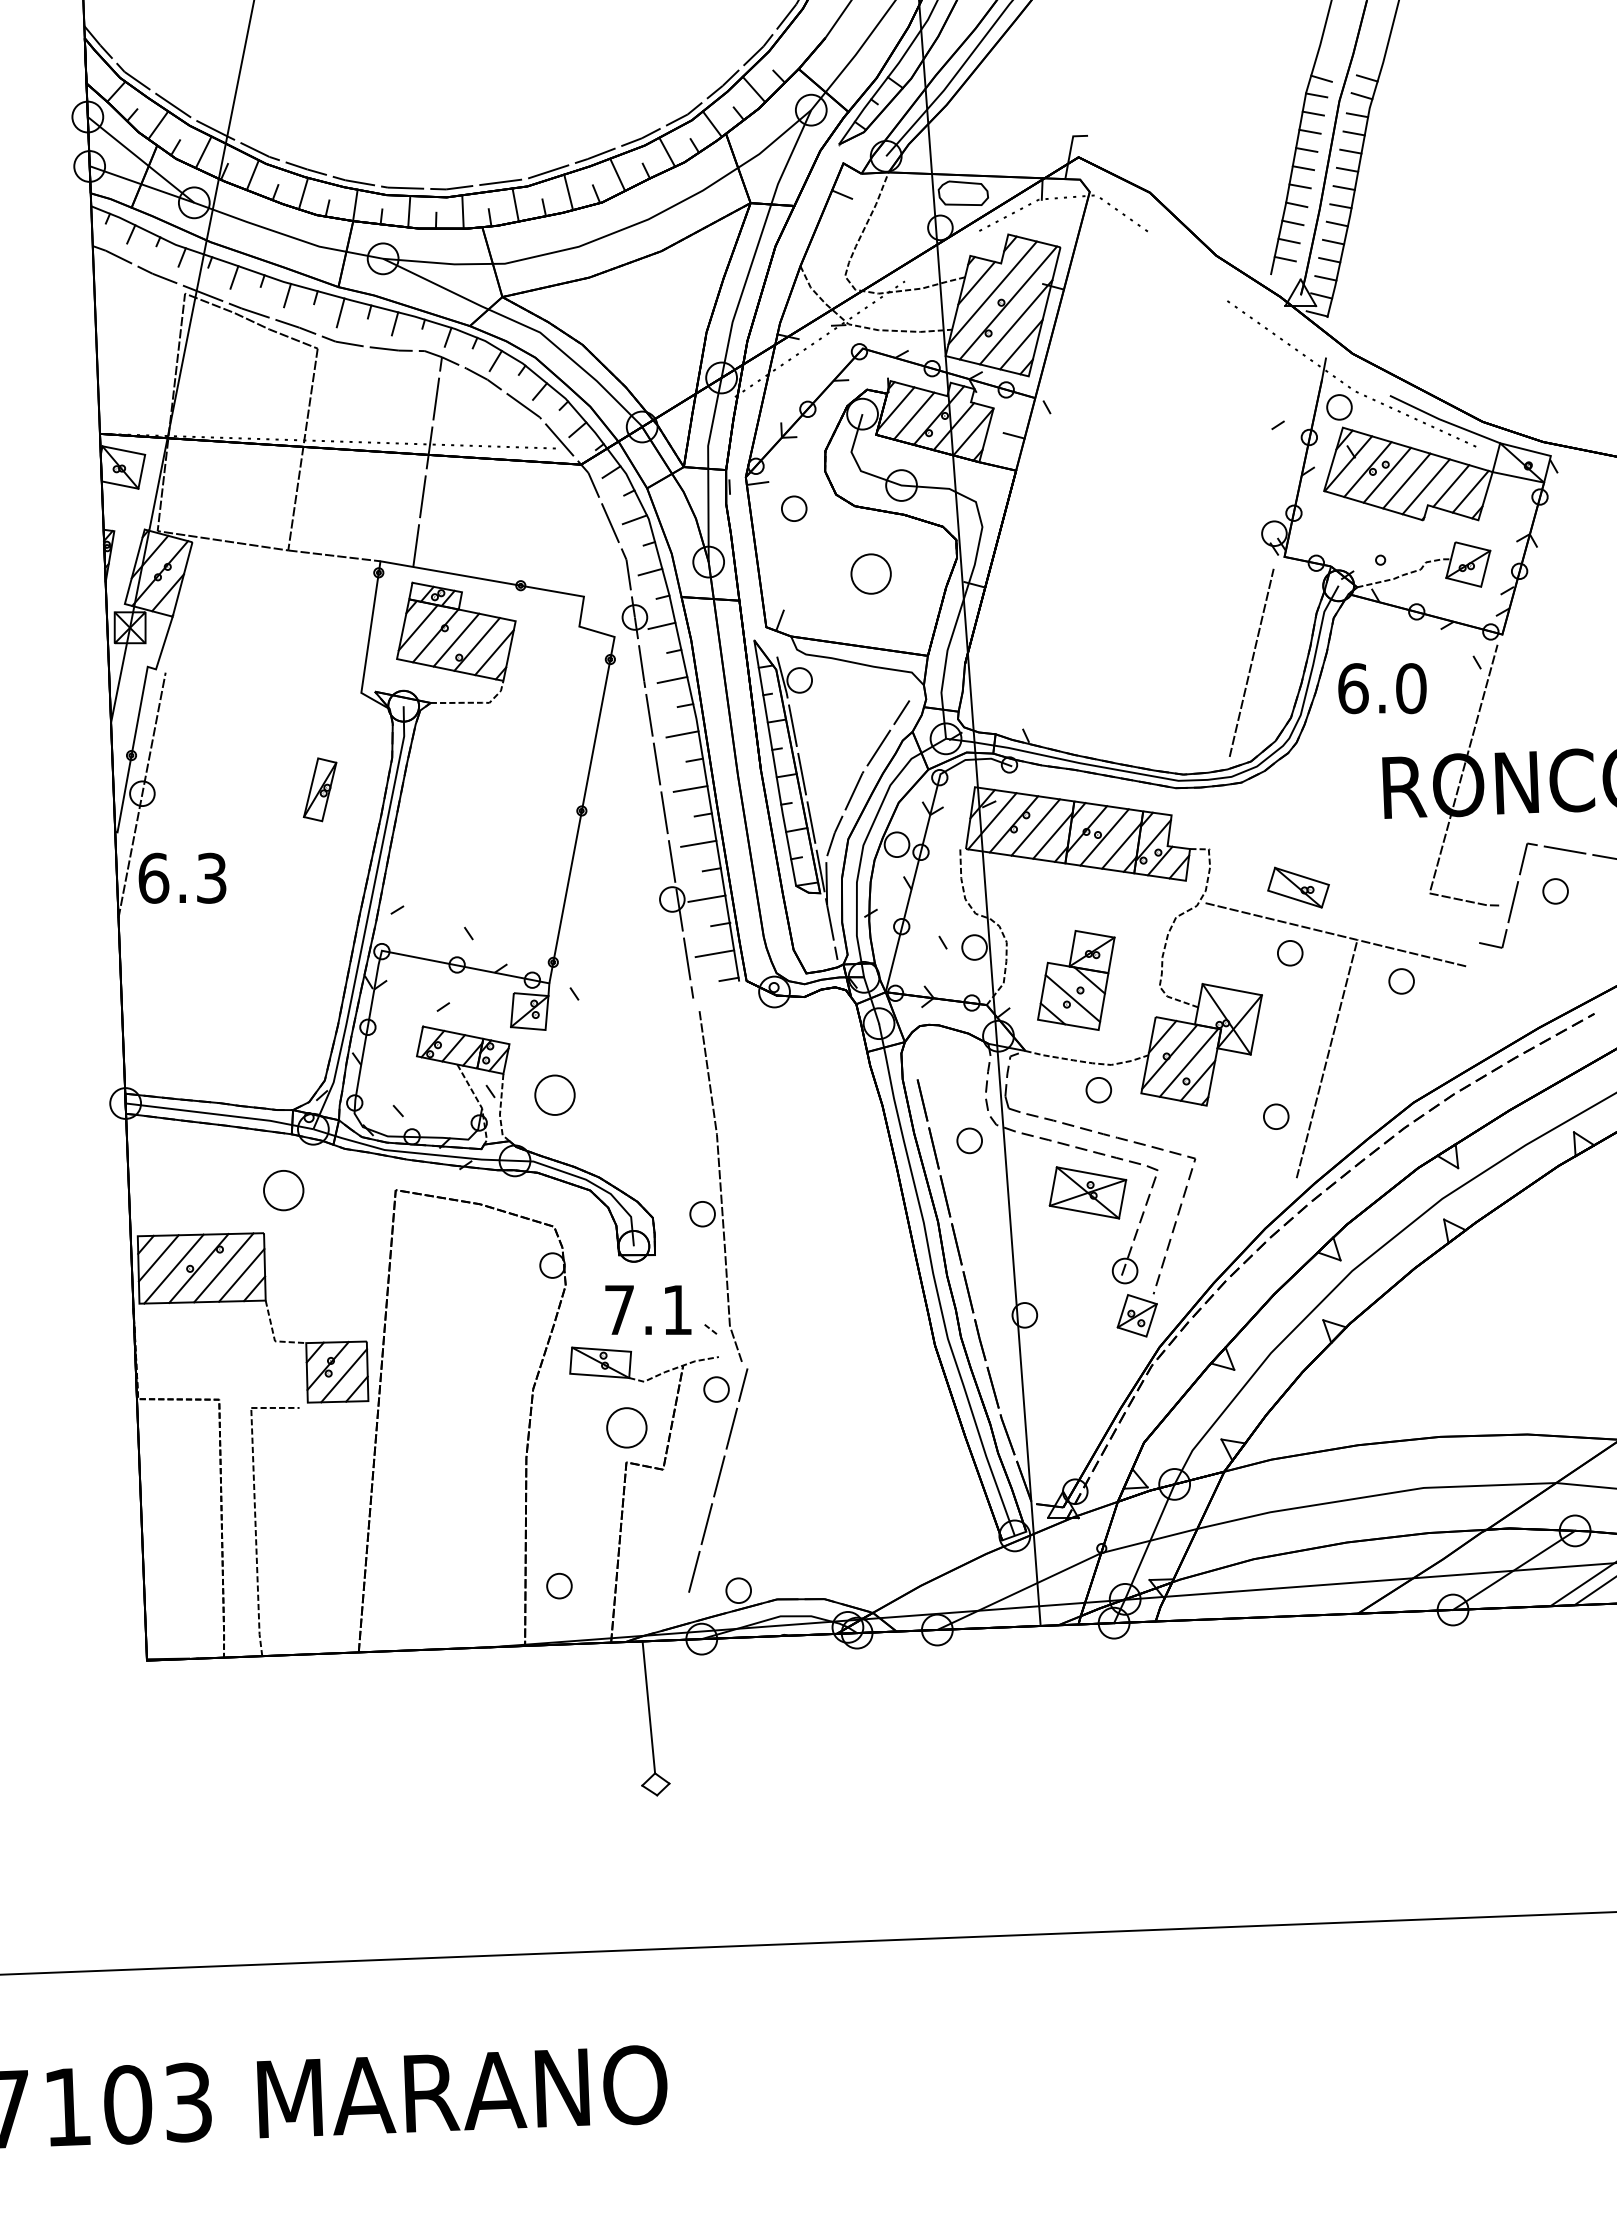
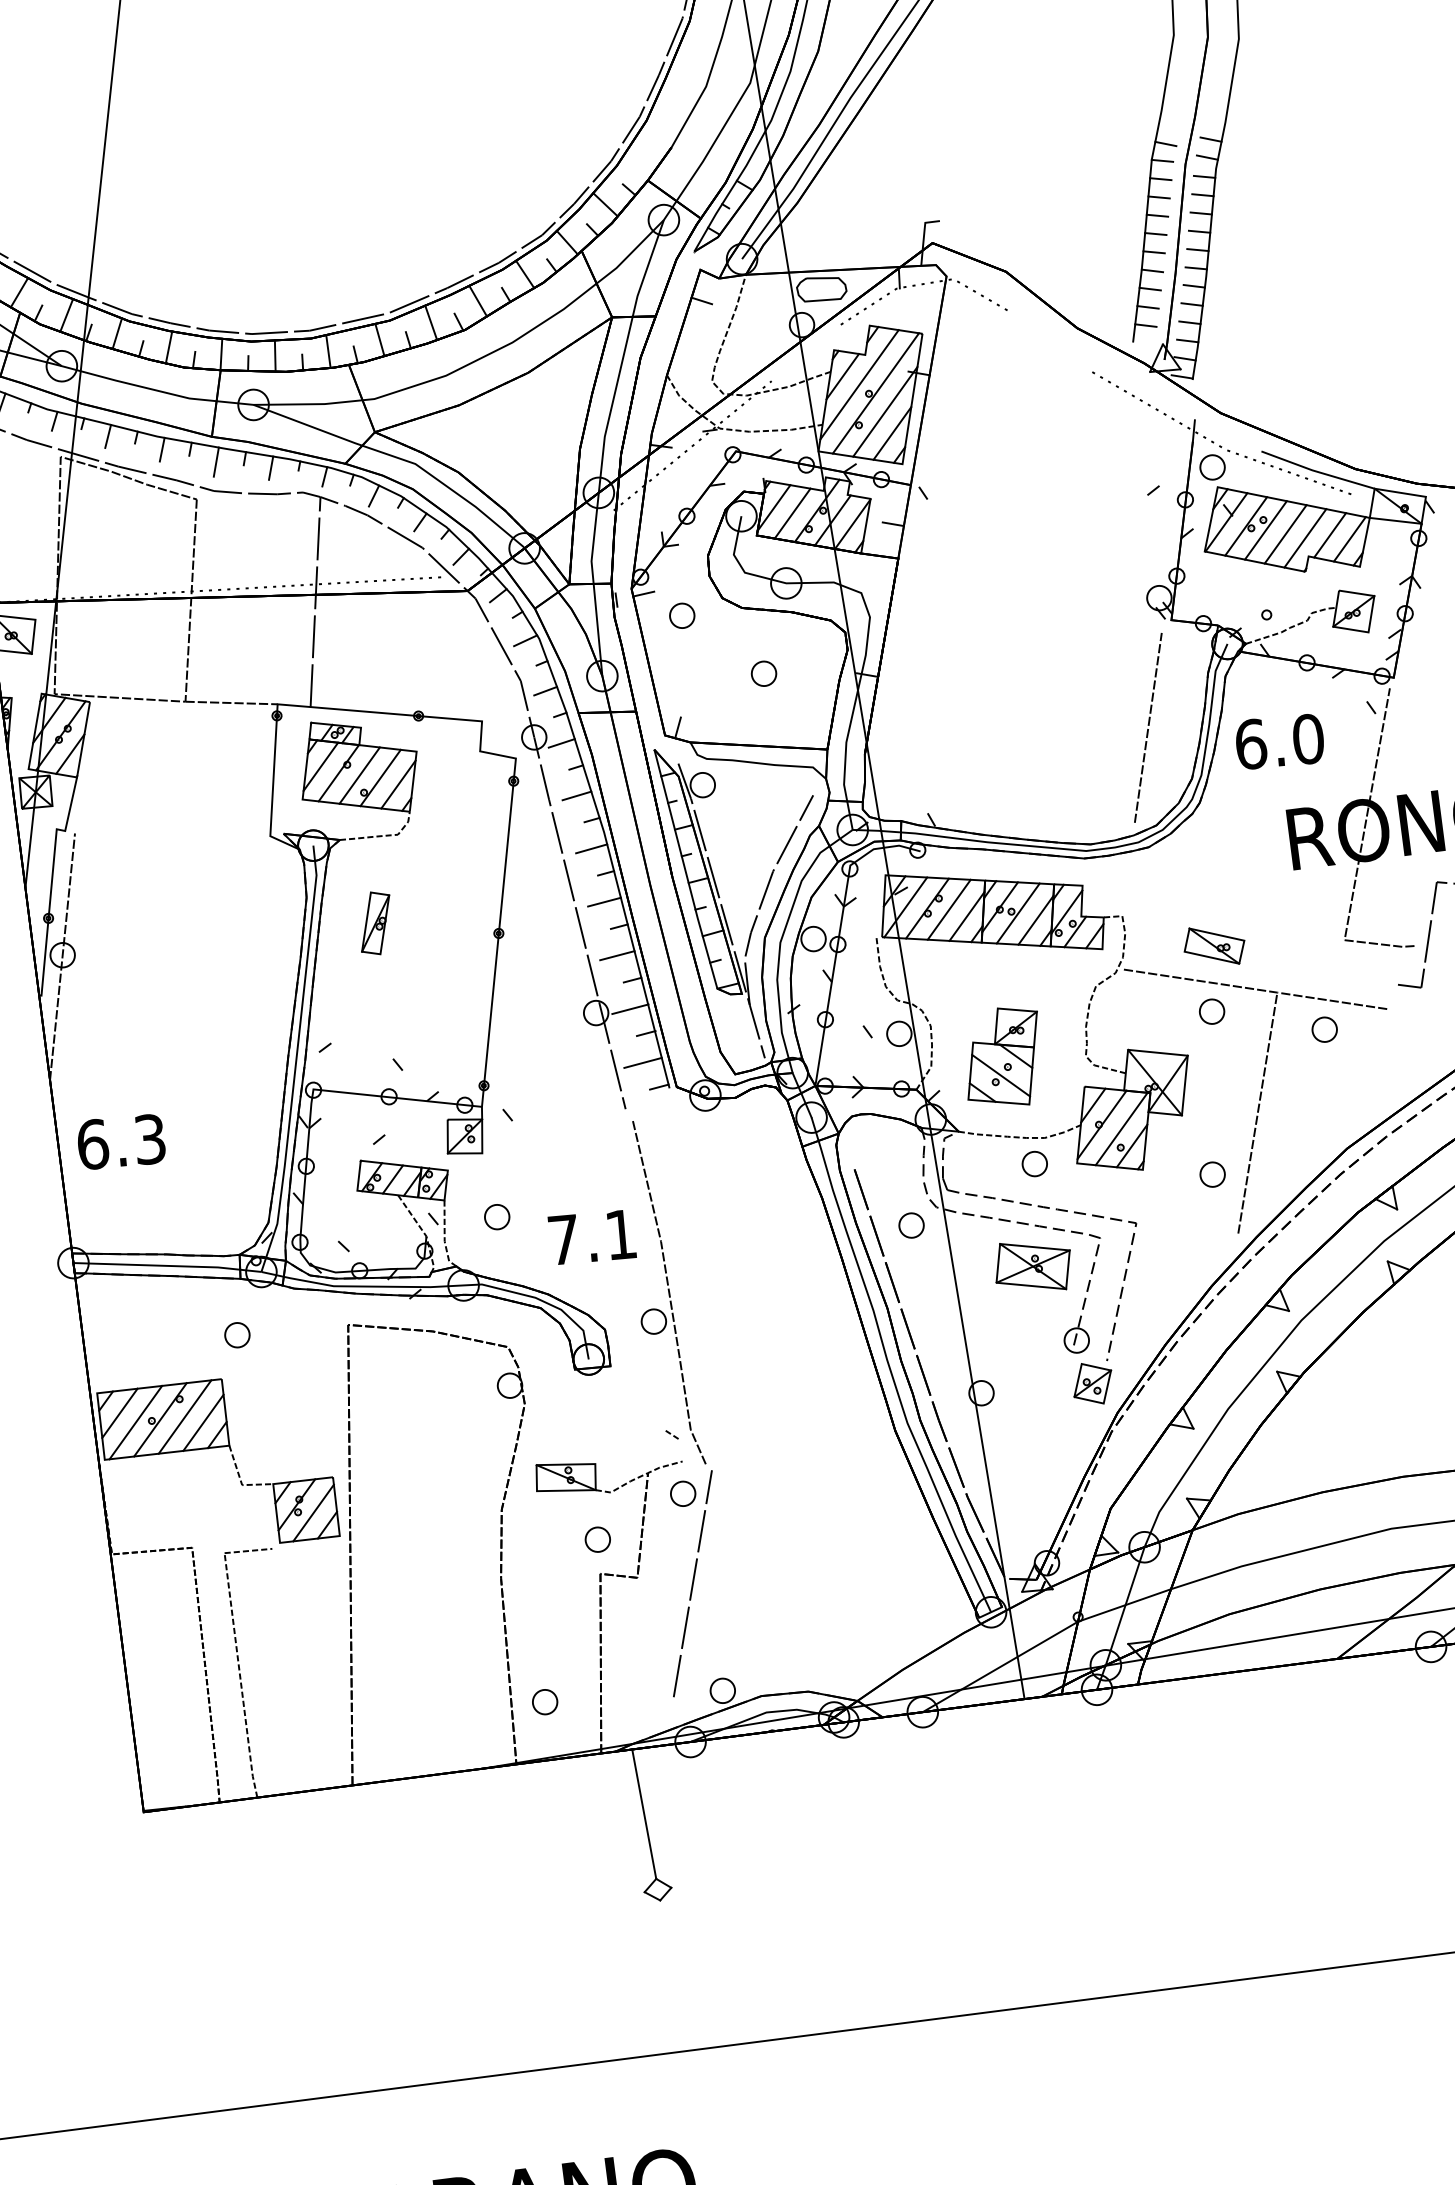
part: (870, 574) -> (763, 674), size x0.62
part: (319, 789) -> (374, 923), moved
text: (182, 877) -> (121, 1141), moved
part: (554, 1095) -> (496, 1217), size x0.62
part: (283, 1190) -> (237, 1335), size x0.62
text: (648, 1309) -> (592, 1236), moved
part: (626, 1427) -> (597, 1539), size x0.62

